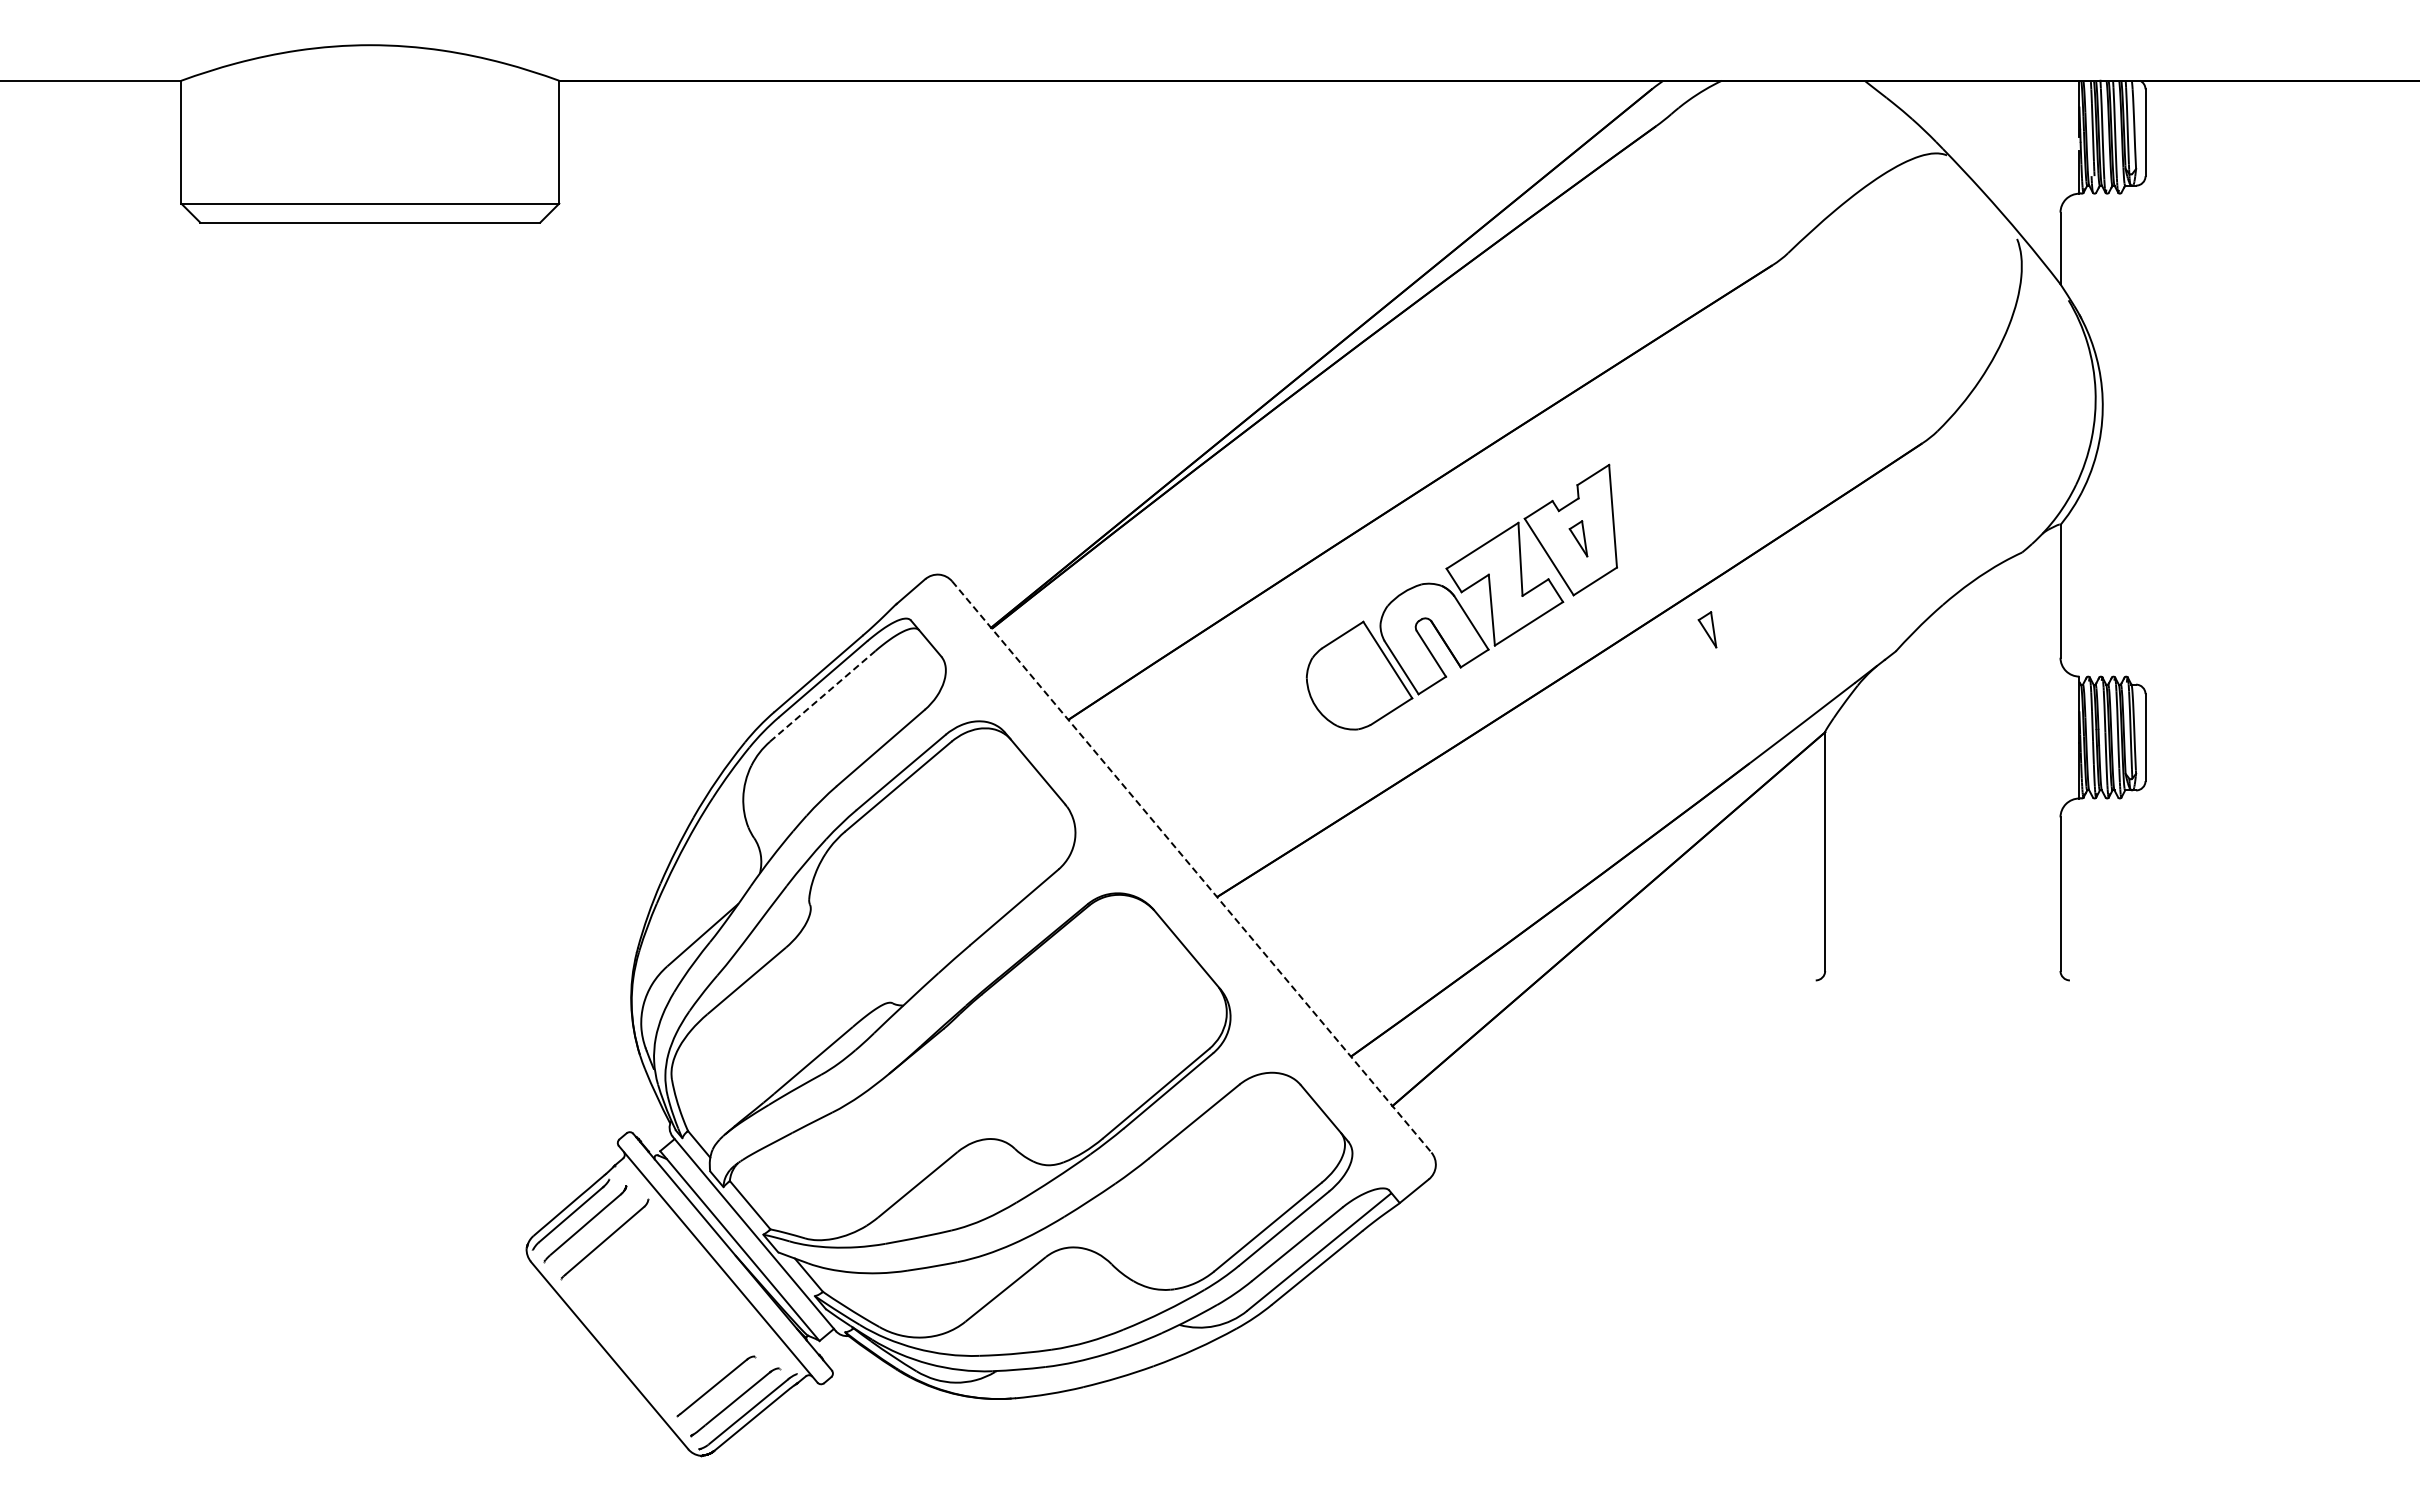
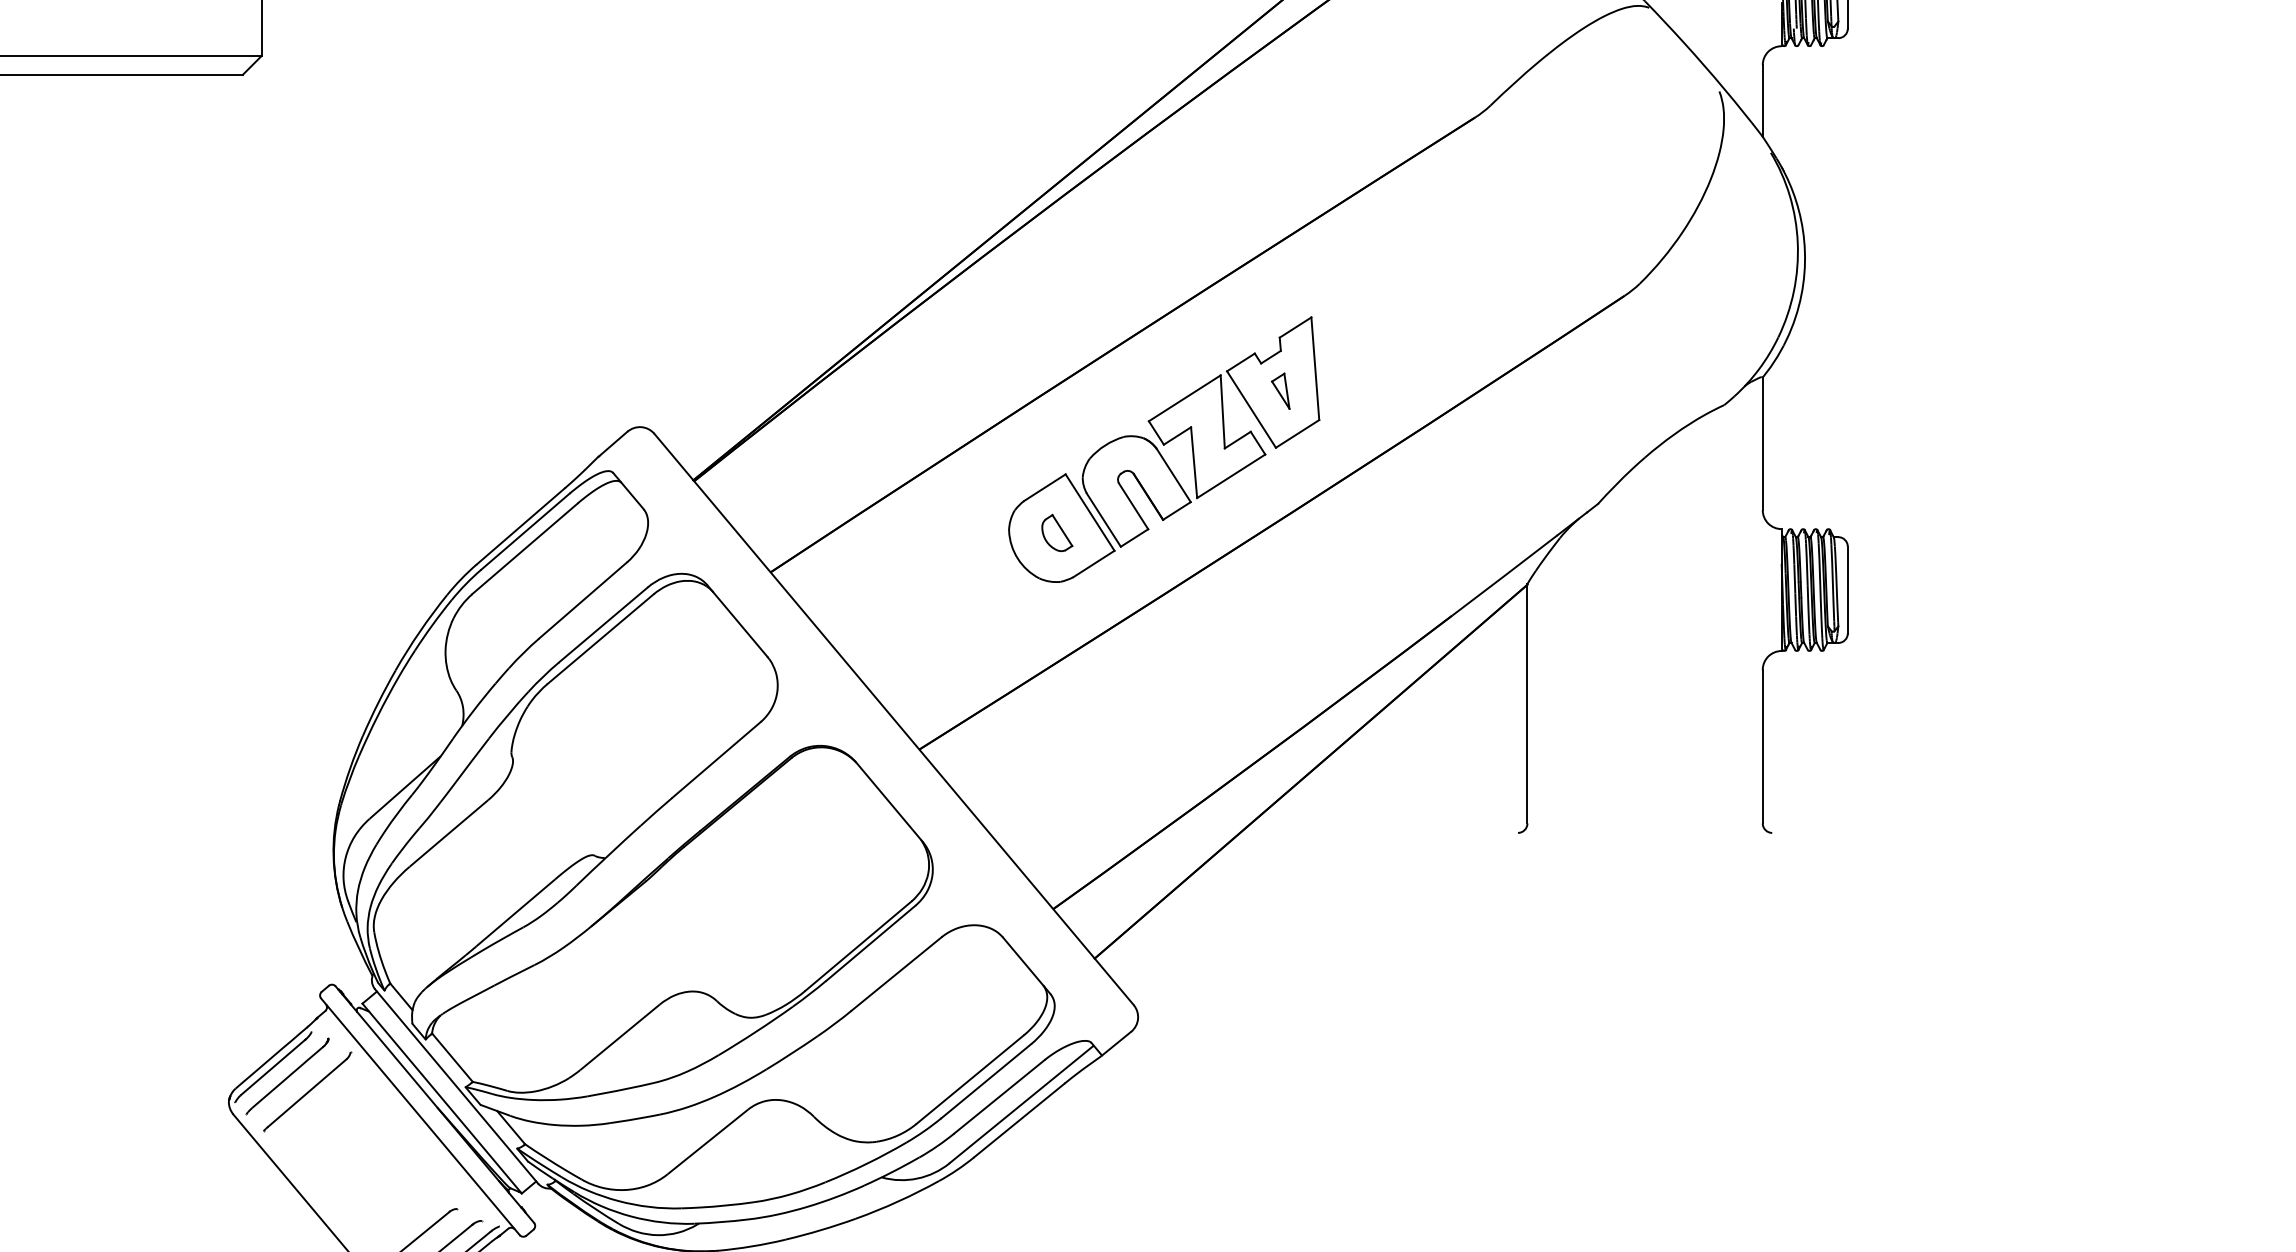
part: (1707, 629) -> (1409, 482), removed
part: (1355, 680) -> (1057, 533), added
line: (822, 696) -> (524, 549), dashed -> solid
line: (1191, 866) -> (893, 719), dashed -> solid

